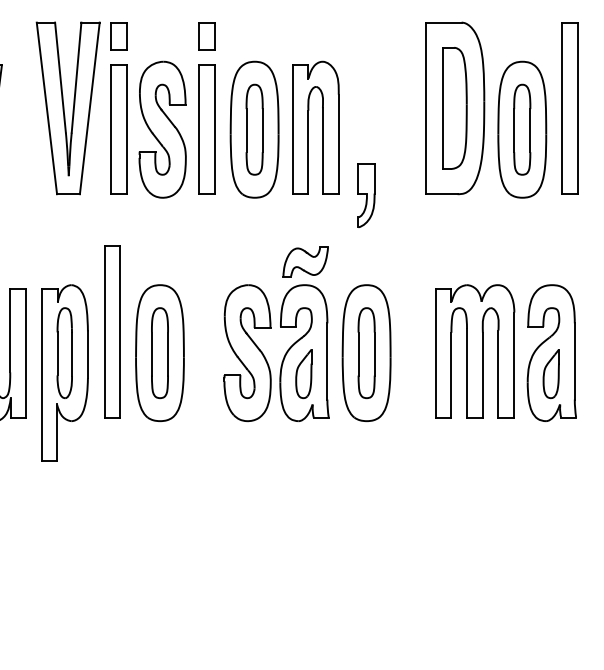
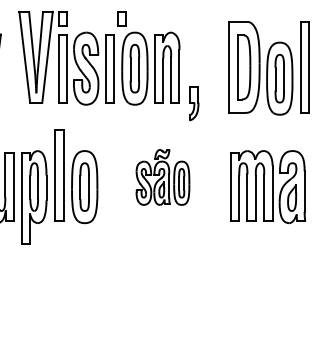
part: (206, 35) -> (121, 18), moved
part: (501, 110) -> (268, 68), moved
part: (306, 335) -> (162, 177), size x0.6

